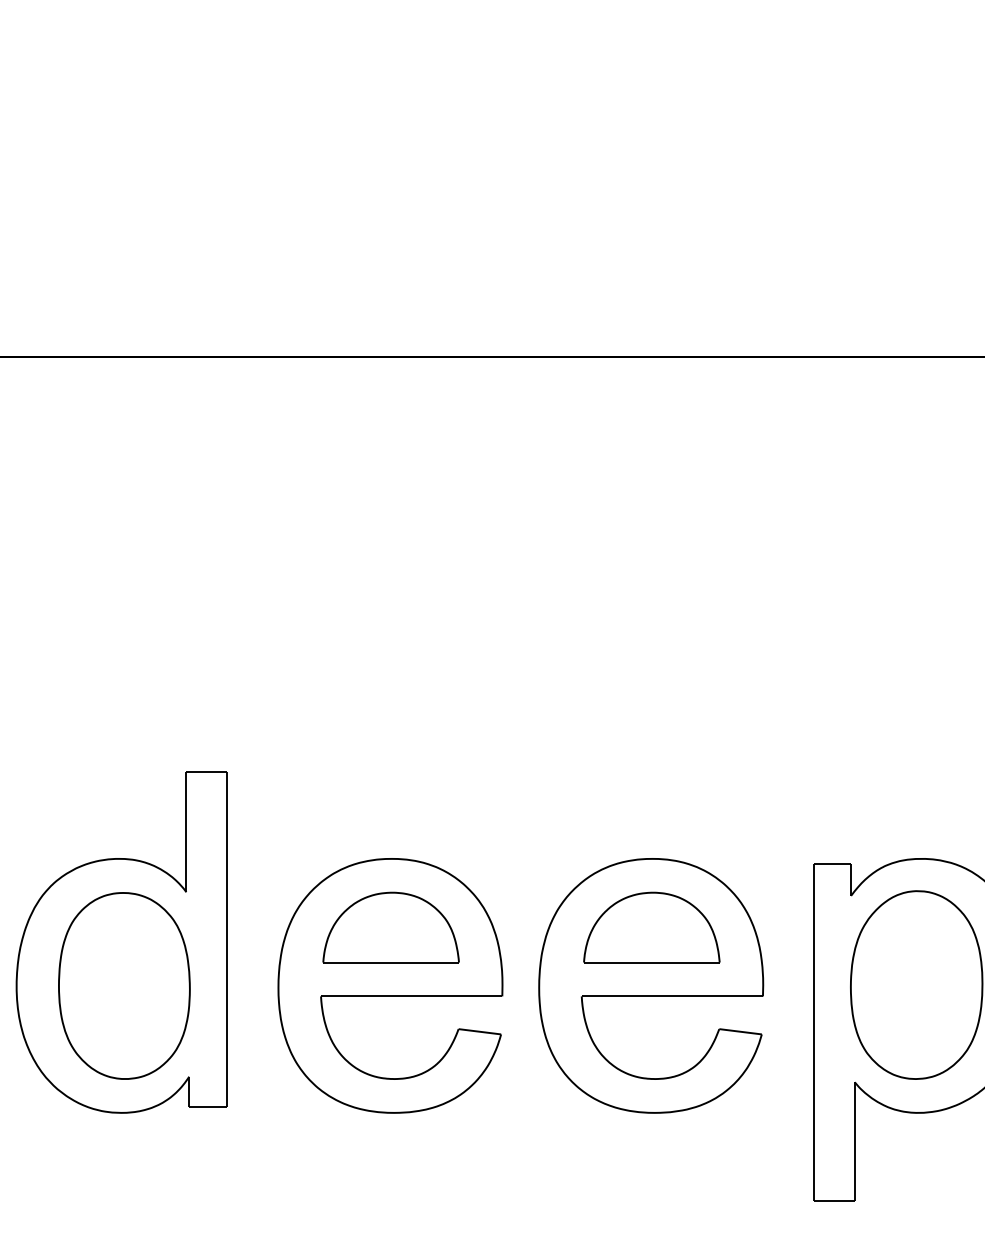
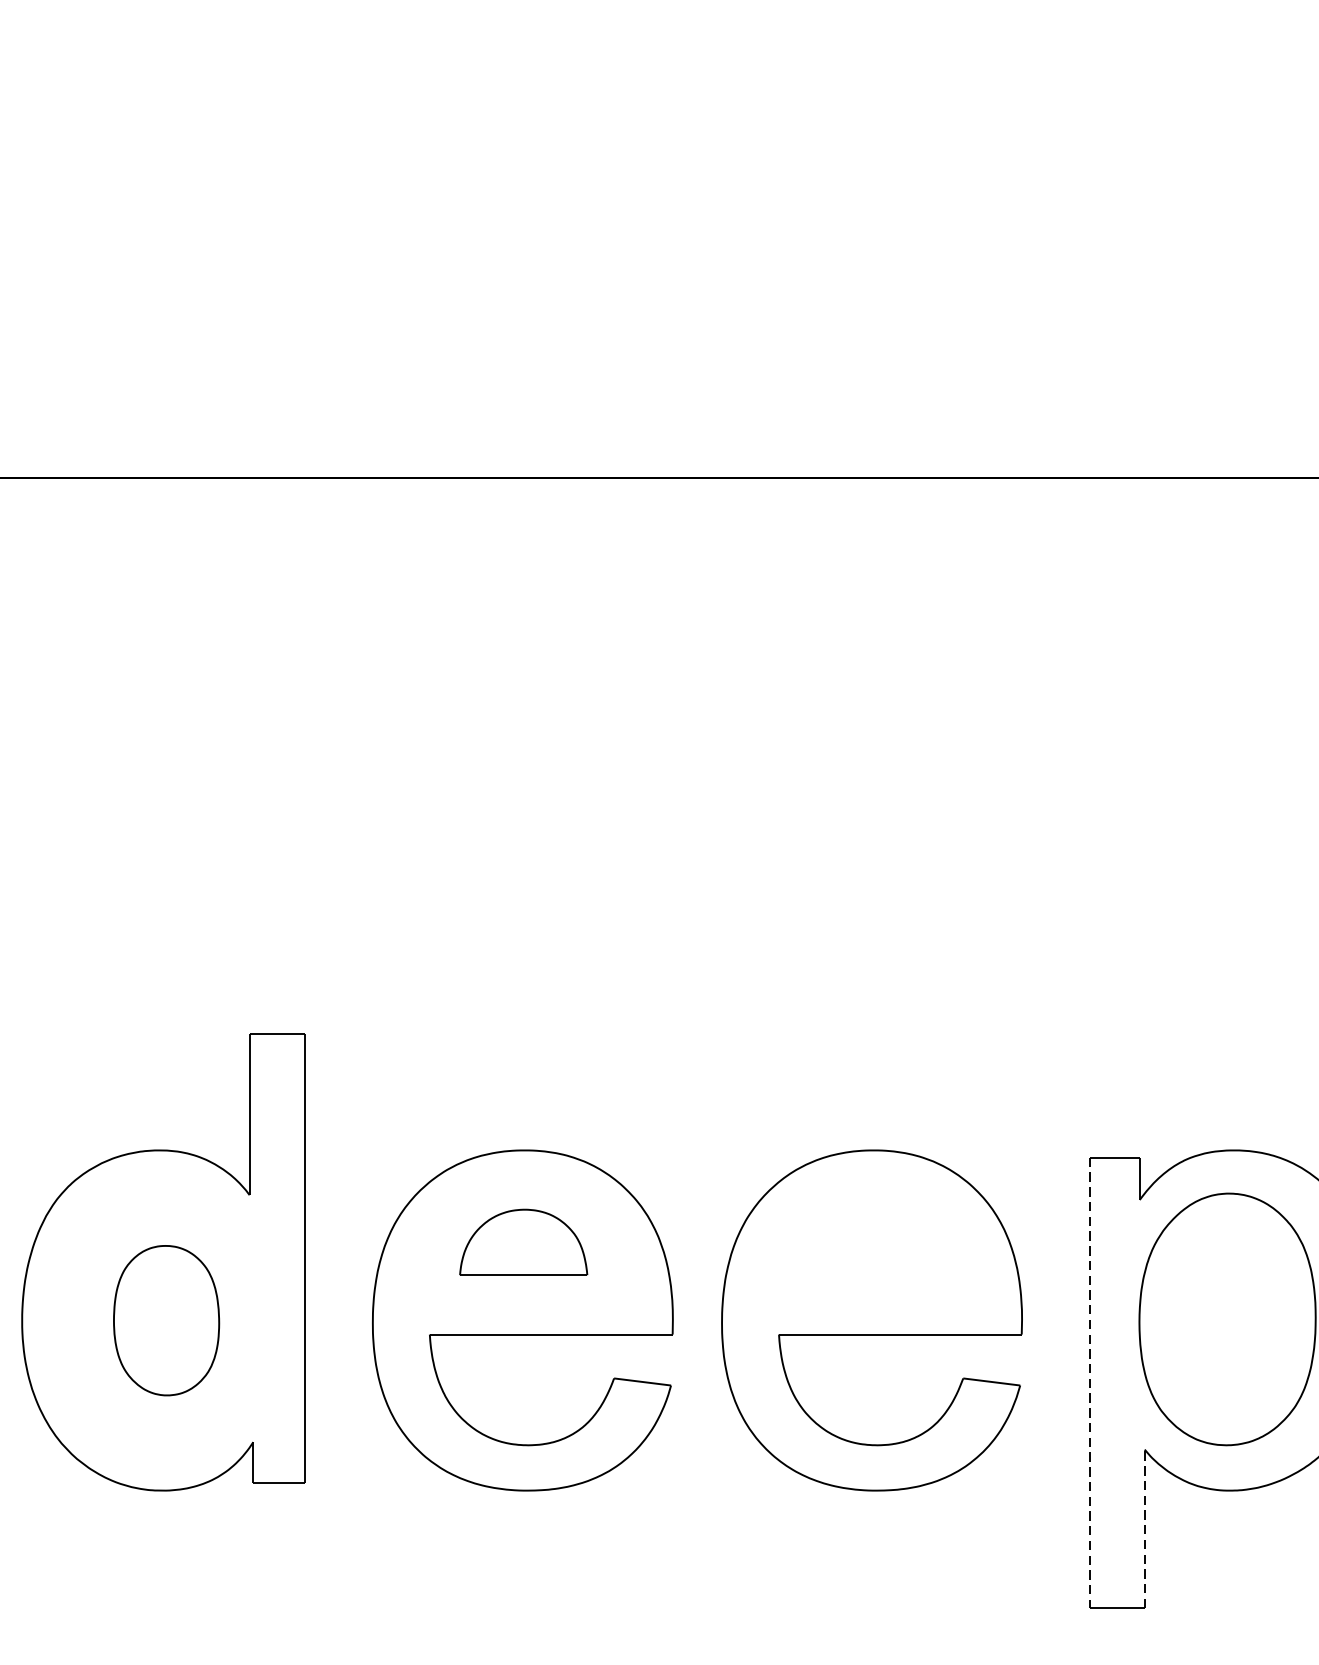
part: (390, 927) -> (522, 1242), size x0.7
part: (651, 927) -> (872, 1242), removed
part: (124, 985) -> (166, 1320), size x0.6
line: (813, 1032) -> (1089, 1382), solid -> dashed
line: (854, 1140) -> (1144, 1527), solid -> dashed

